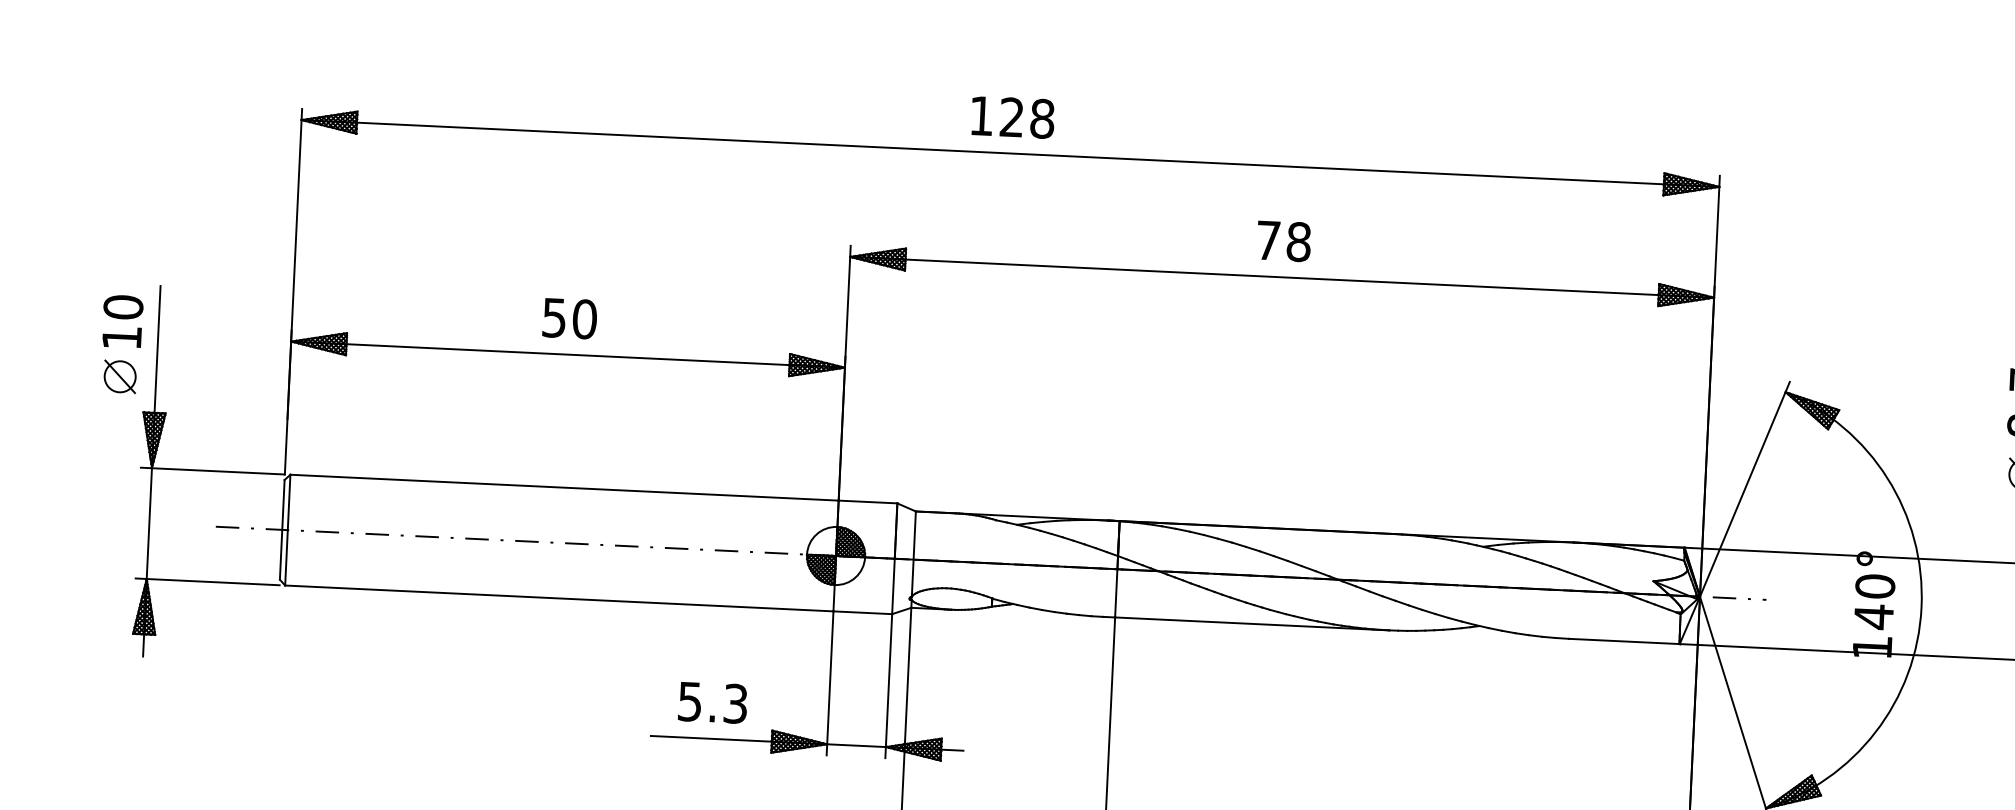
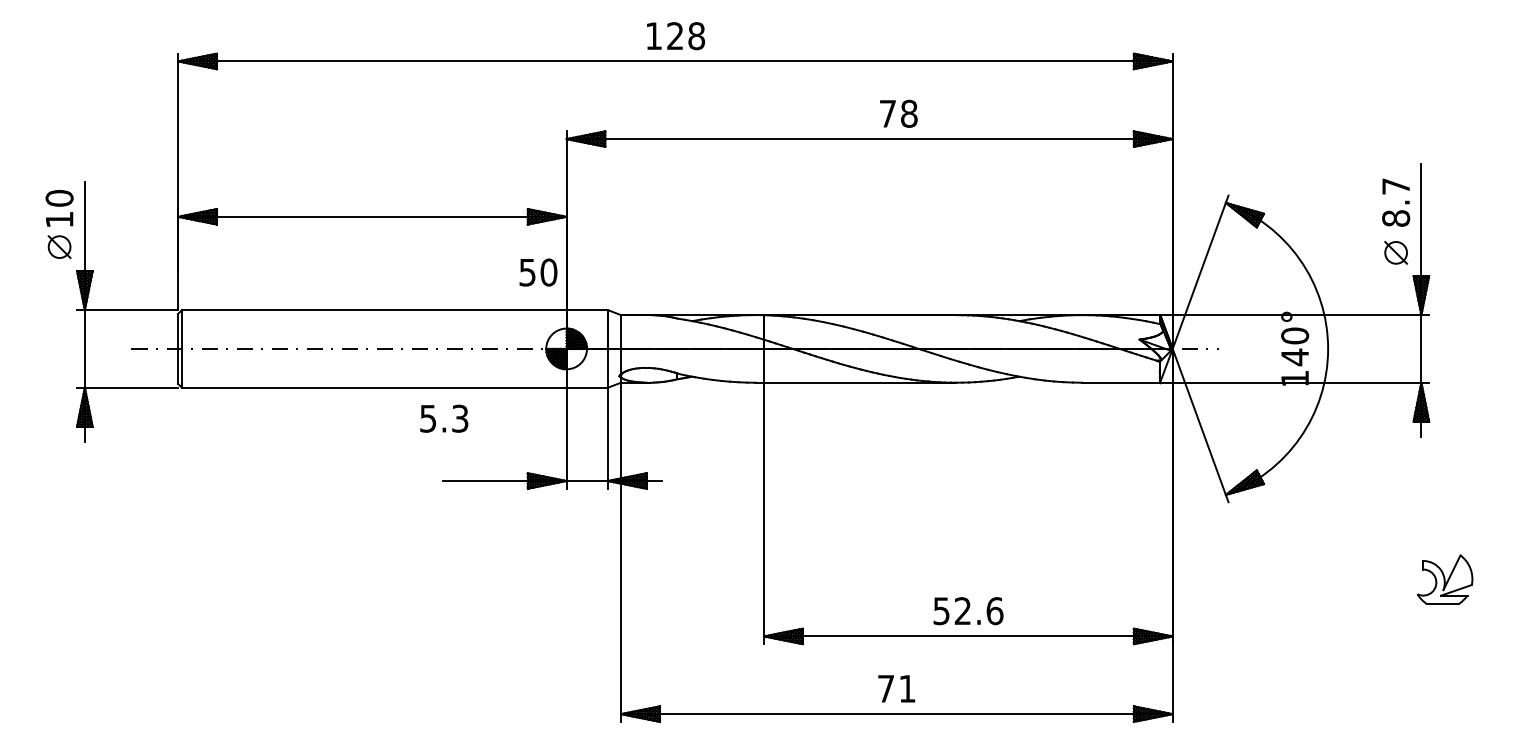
text: (1283, 240) -> (898, 113), moved
text: (569, 318) -> (538, 272), moved
text: (713, 702) -> (444, 418), moved

